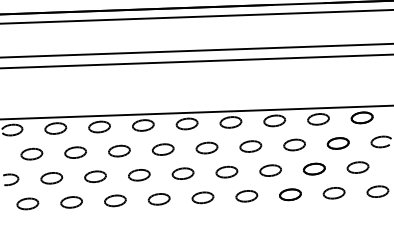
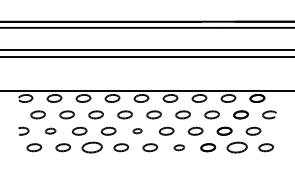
part: (182, 172) -> (137, 130), size x0.6
part: (51, 177) -> (50, 130), size x0.7
part: (333, 192) -> (236, 147), size x1.4
part: (247, 195) -> (179, 147), size x0.7
part: (115, 200) -> (92, 147), size x1.4

